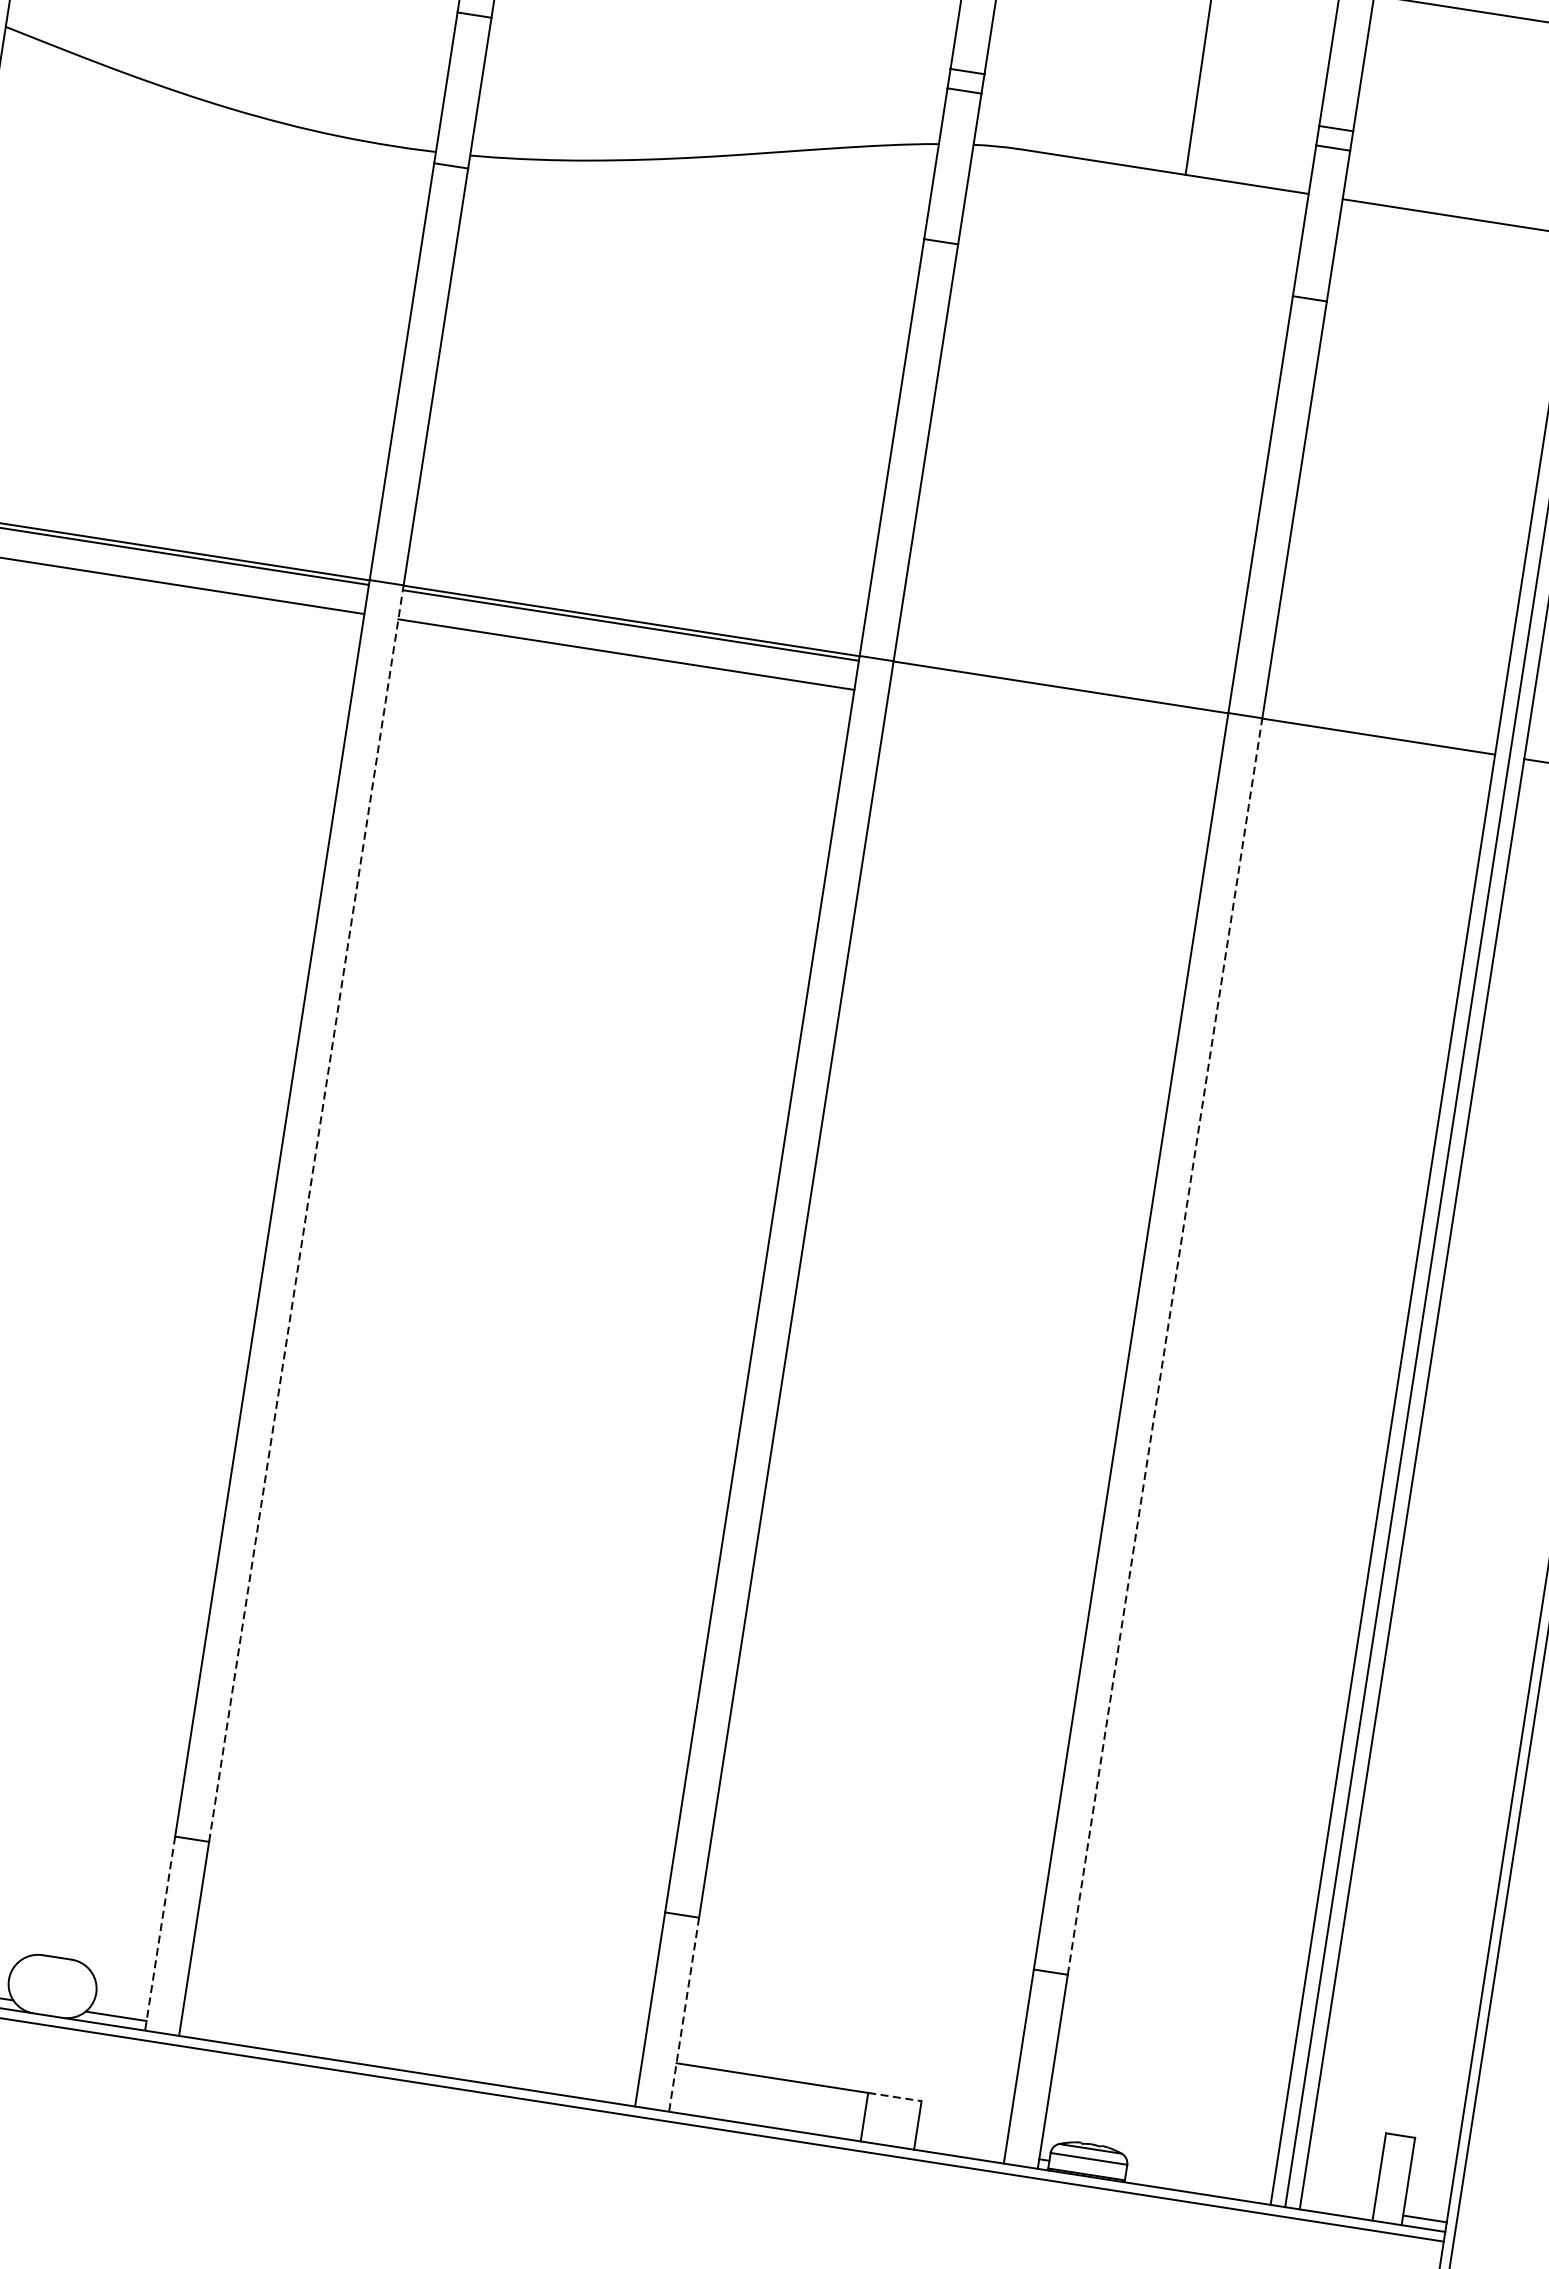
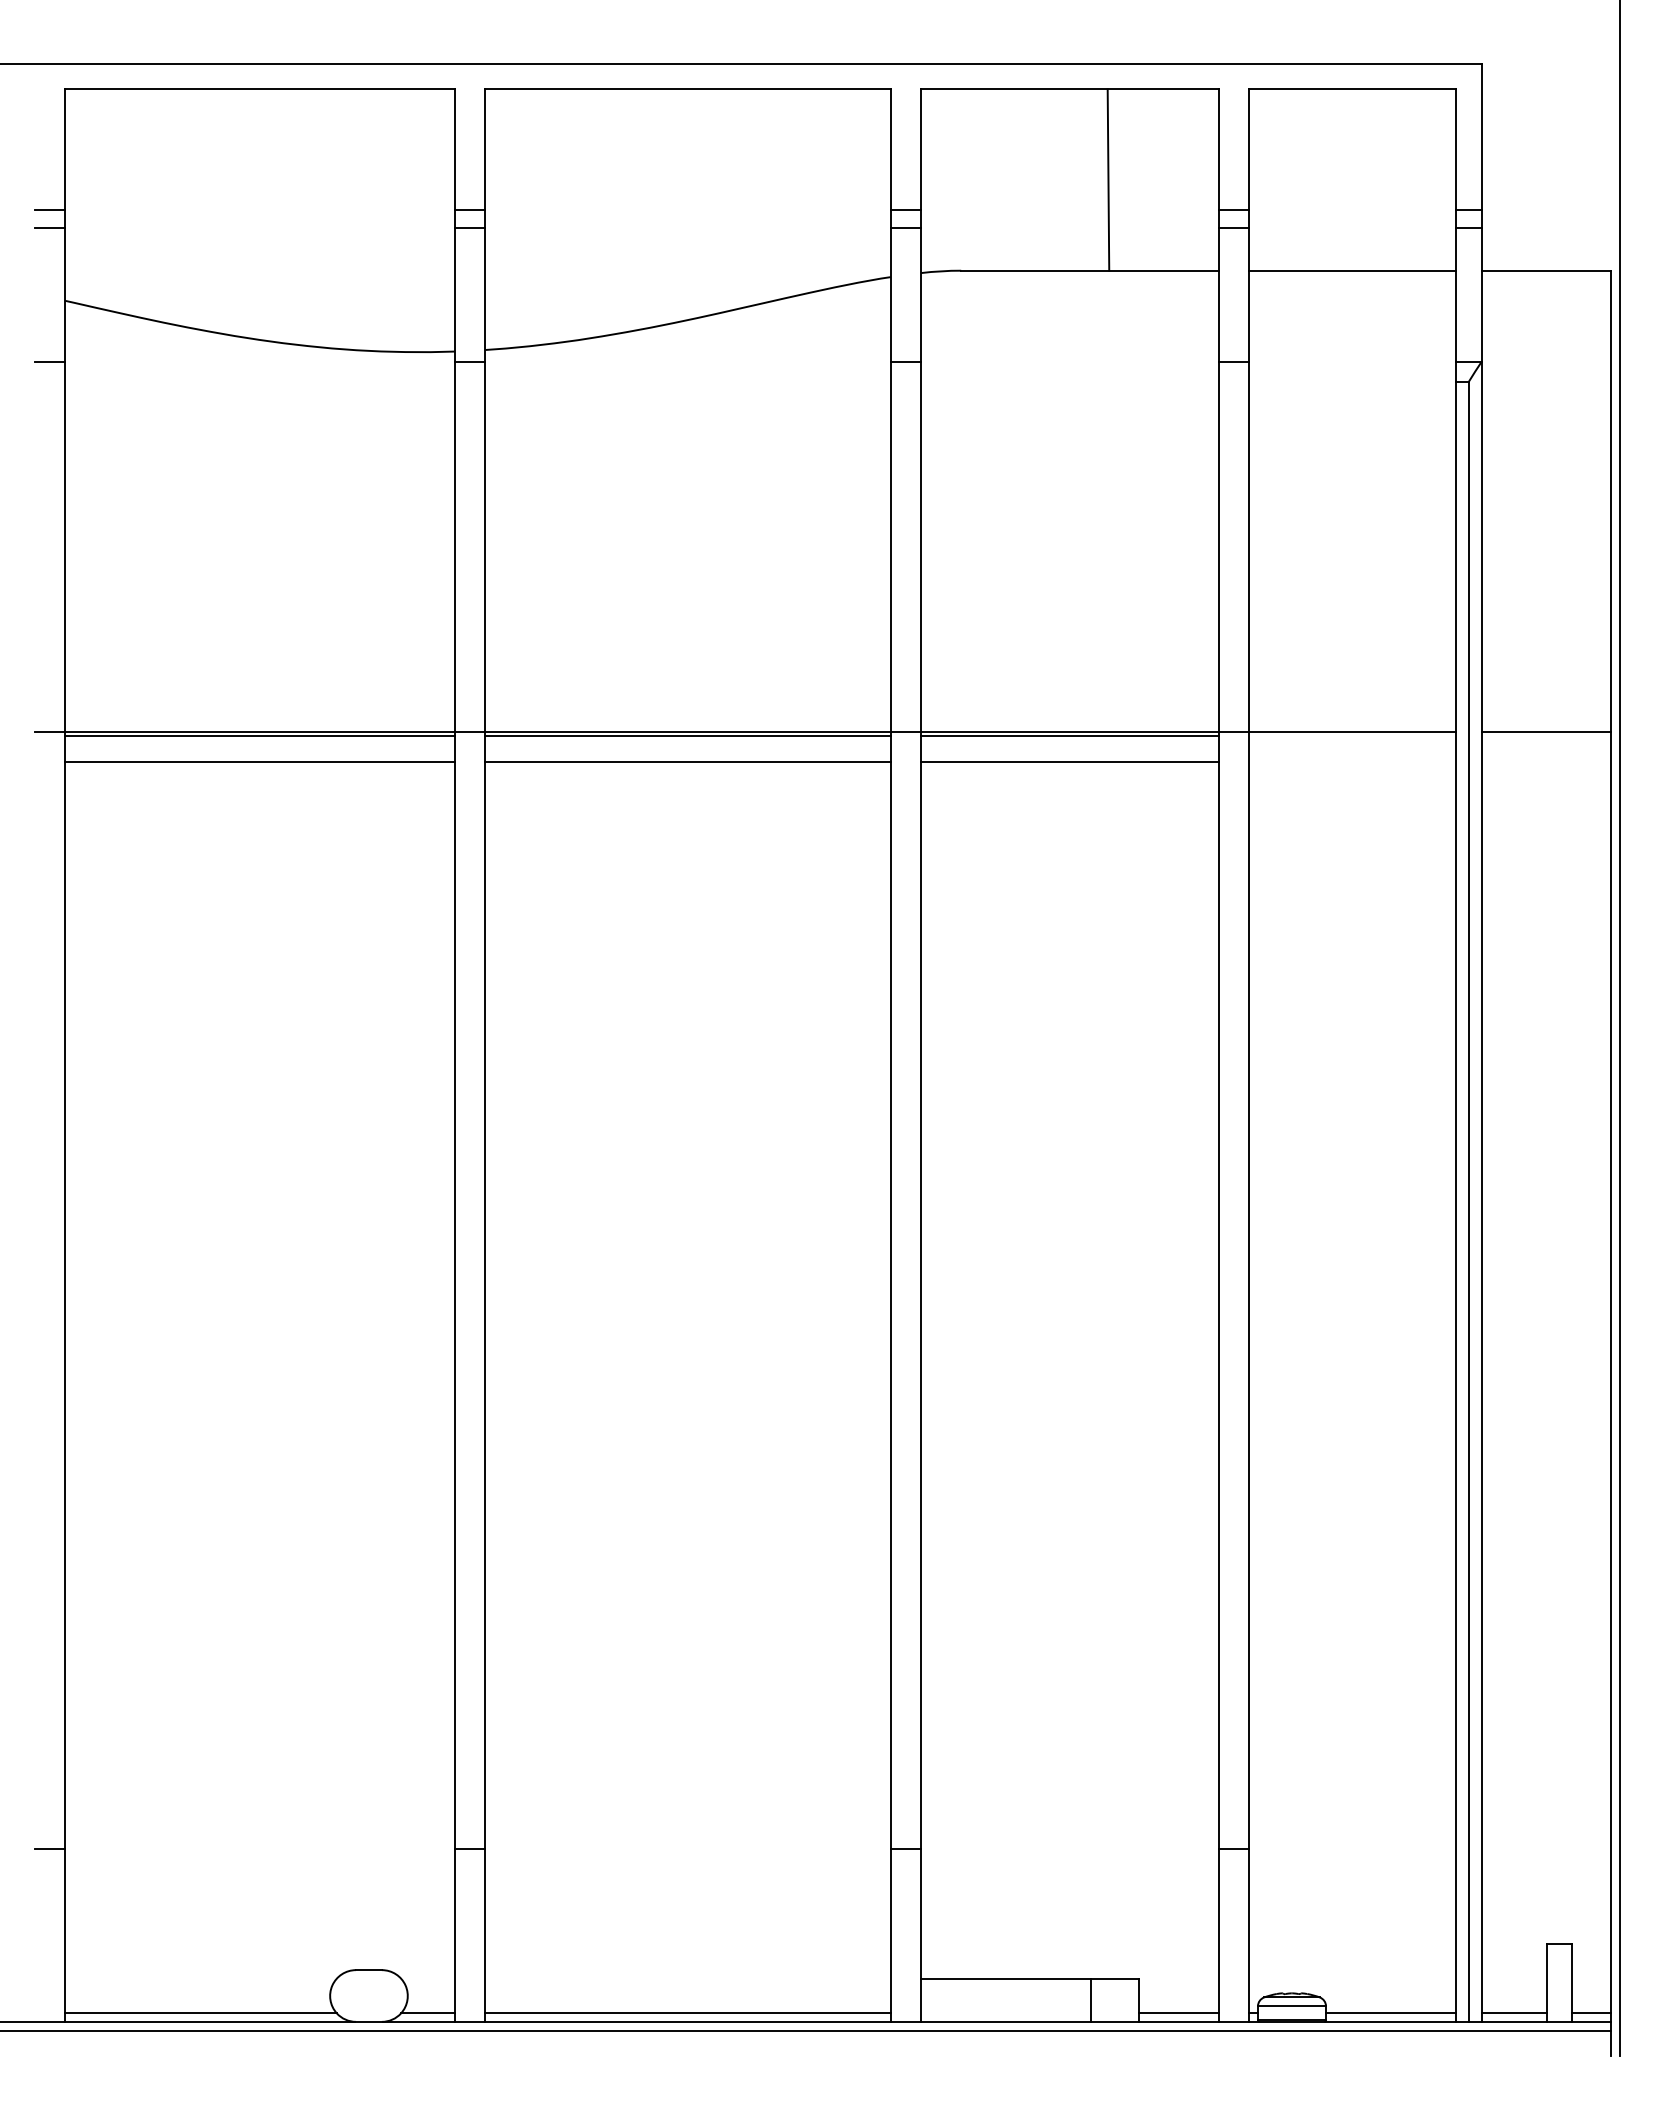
line: (1059, 691) -> (1069, 736), added
line: (1055, 721) -> (1069, 762), added
line: (306, 1213) -> (485, 1290), dashed -> solid
line: (1164, 1346) -> (1248, 1290), dashed -> solid
line: (160, 1934) -> (455, 1936), dashed -> solid
line: (684, 2015) -> (921, 1936), dashed -> solid
line: (407, 2061) -> (687, 2013), added
line: (895, 2096) -> (1115, 1978), dashed -> solid
line: (960, 2147) -> (1178, 2013), added
line: (1198, 2184) -> (1390, 2013), added
line: (1336, 2205) -> (1513, 2013), added

